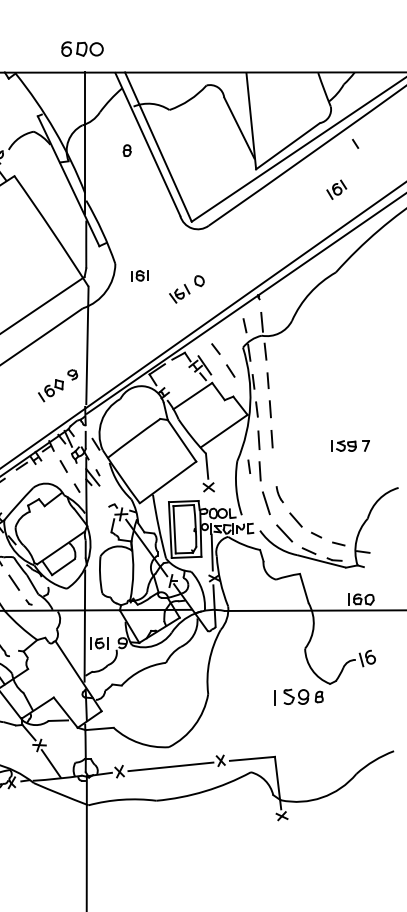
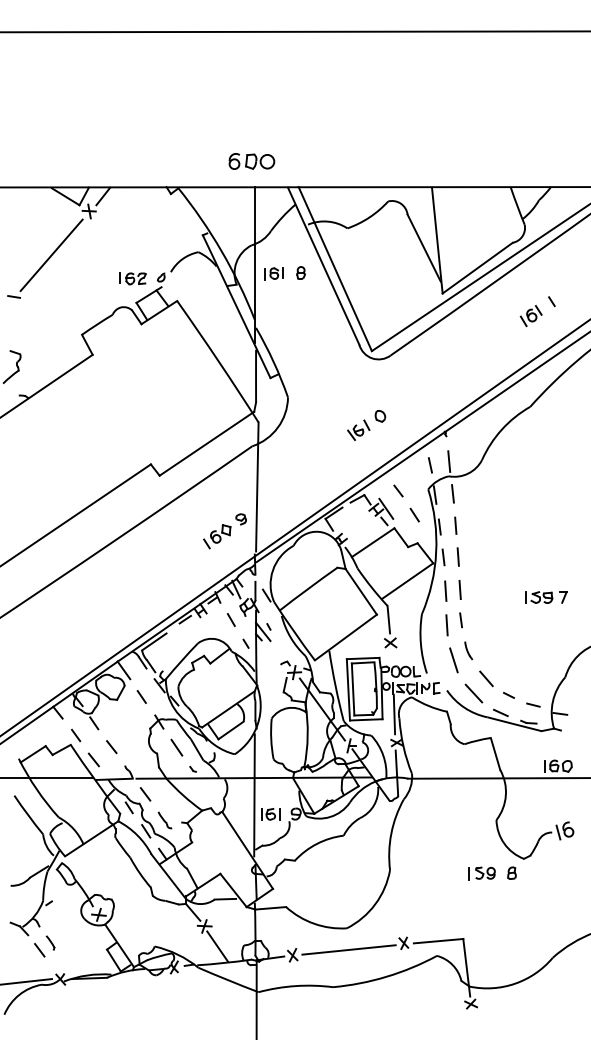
line: (355, 143) -> (551, 301), moved
part: (139, 275) -> (273, 273), moved
line: (248, 466) -> (460, 620), moved
part: (291, 697) -> (481, 873), size x0.71

